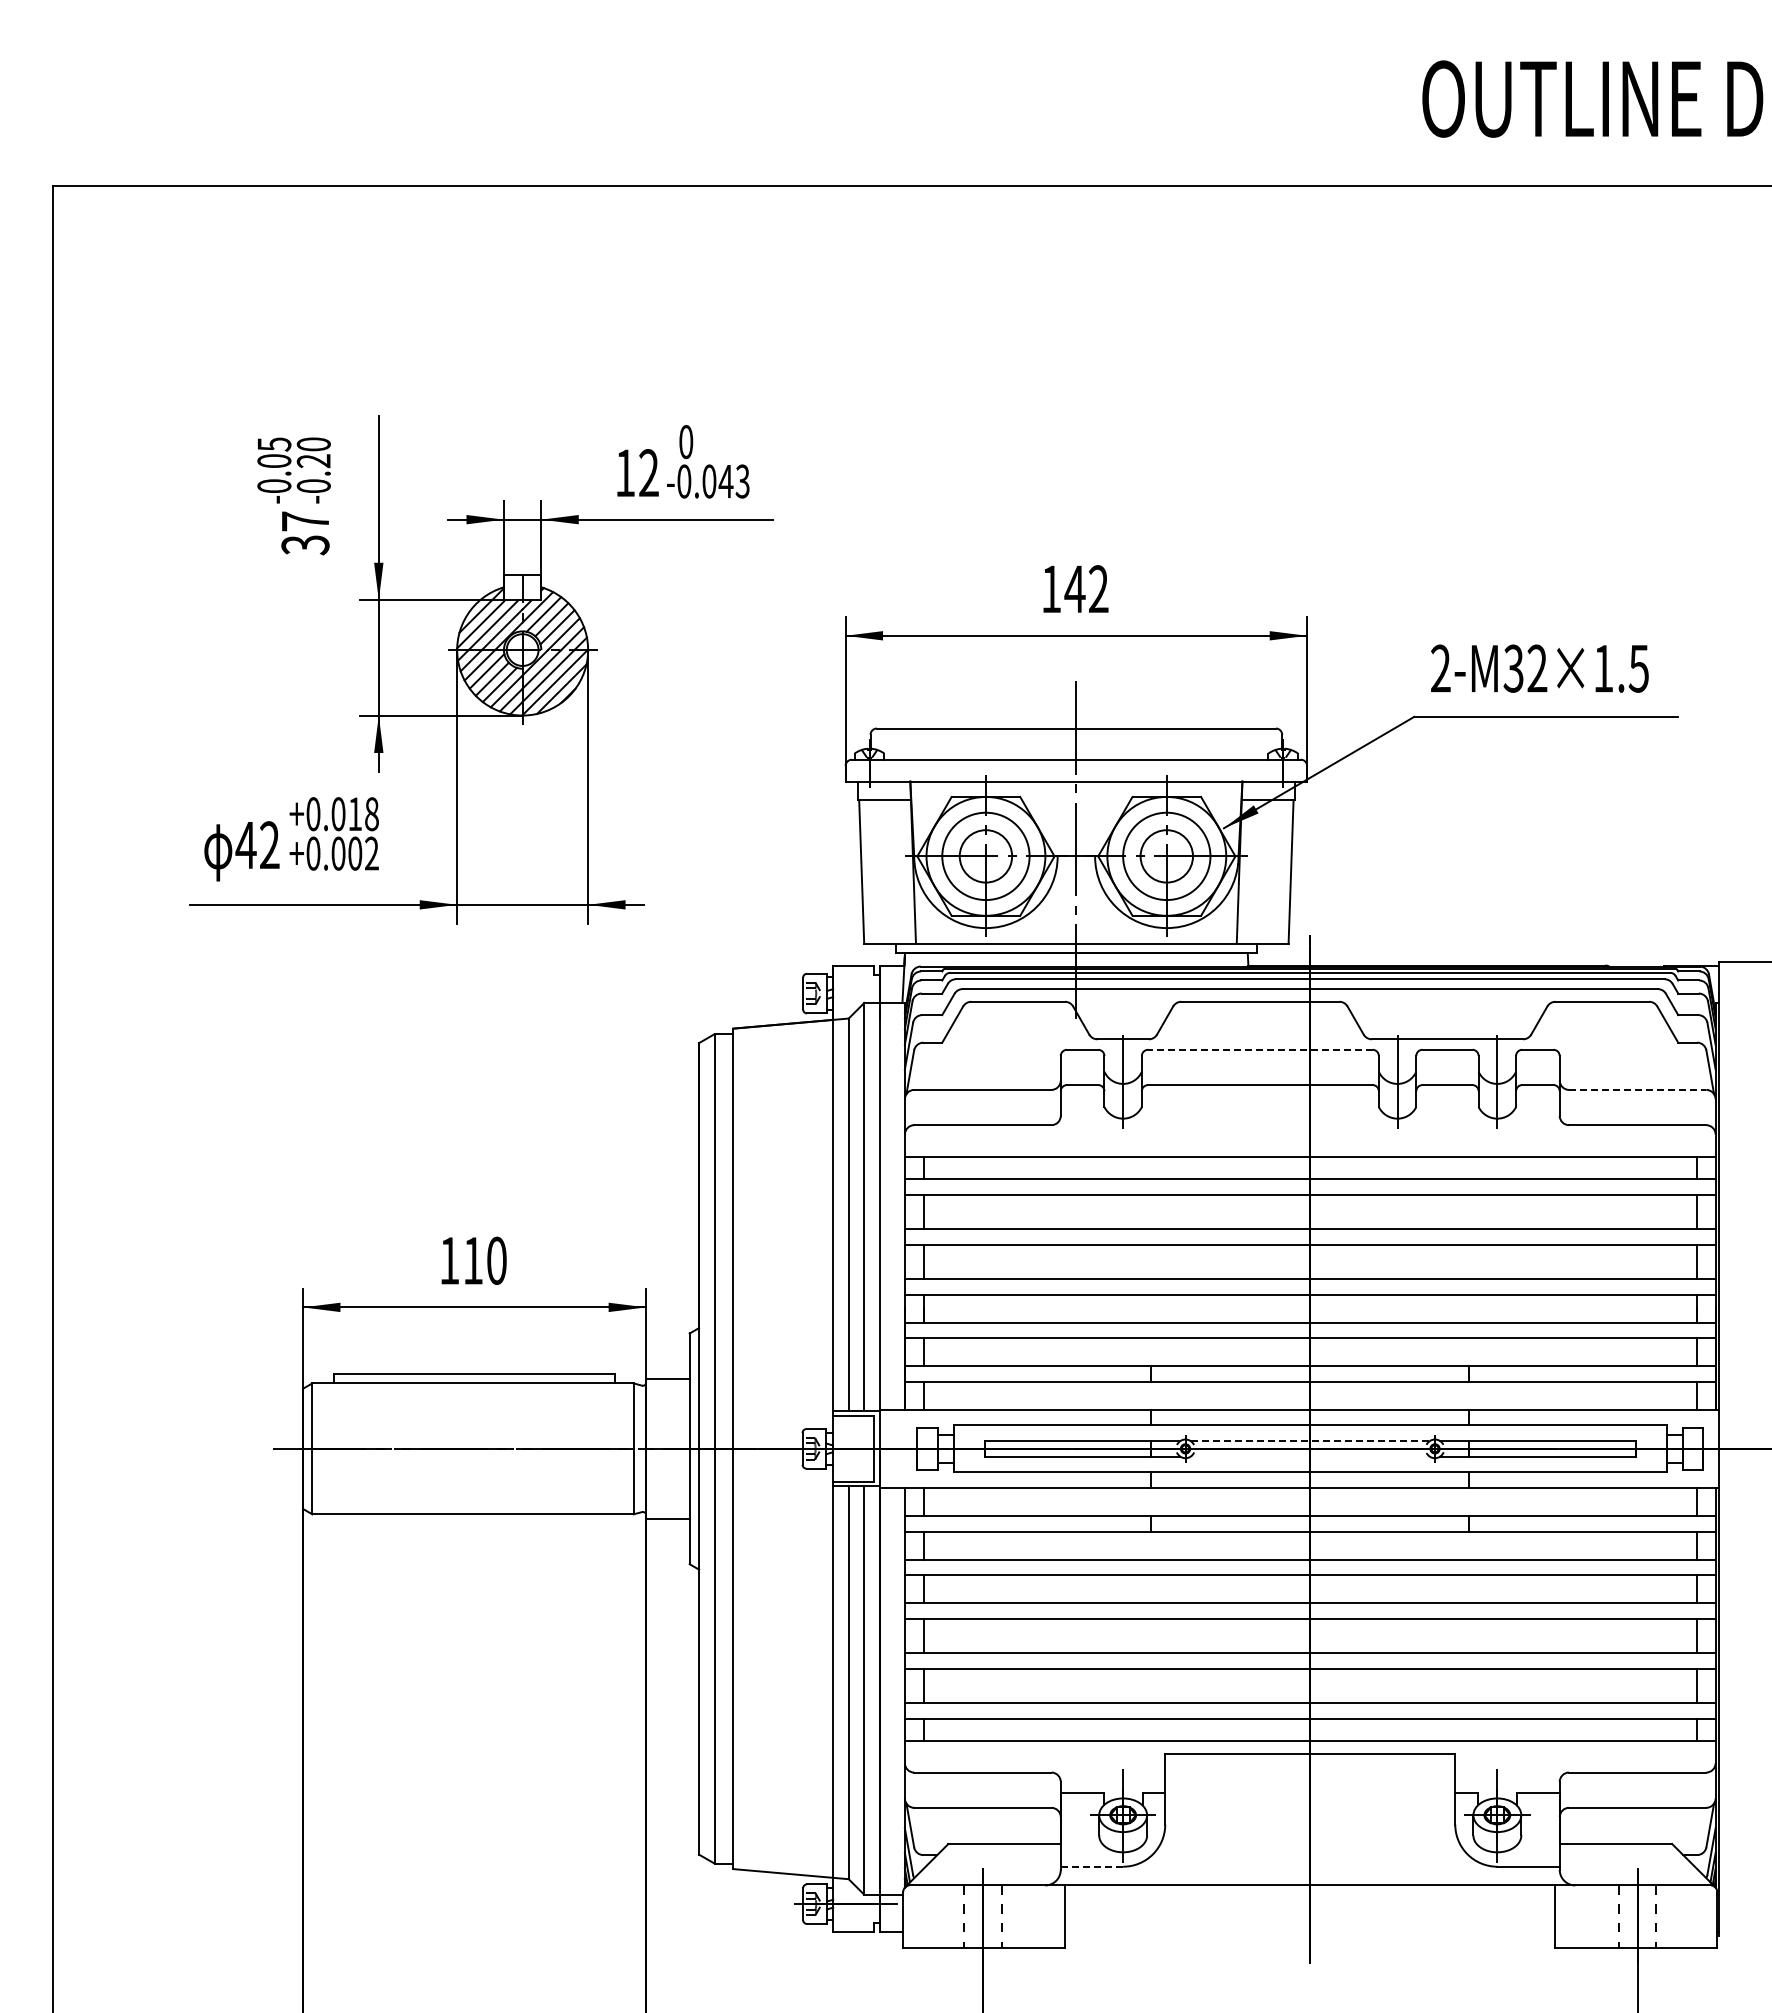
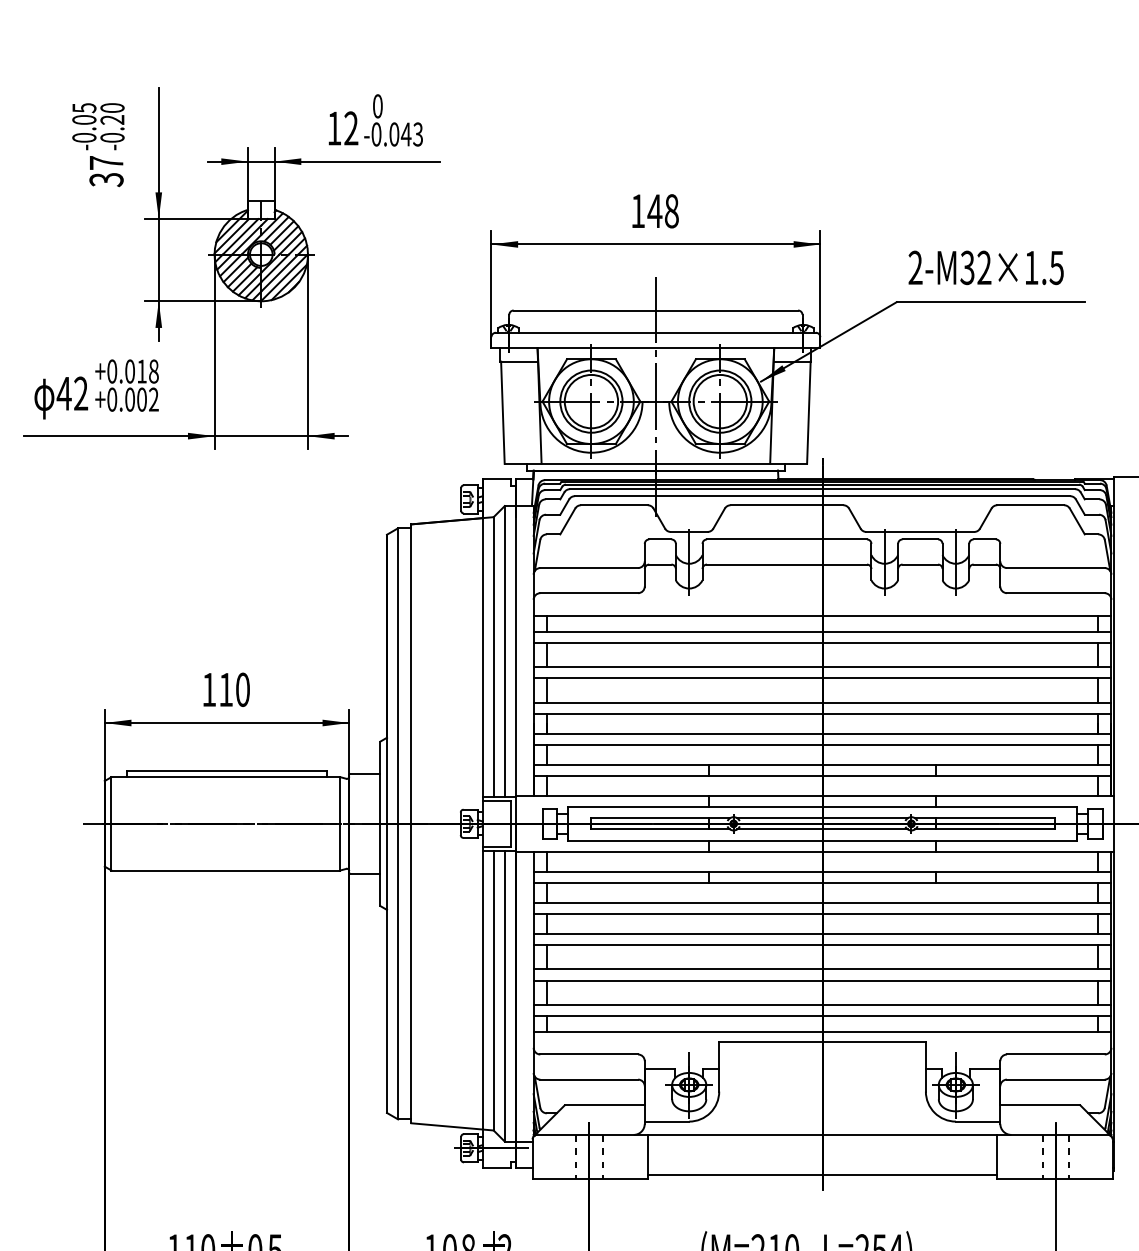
text: (1098, 589) -> (671, 211), 142 -> 148
circle: (985, 855) -> (591, 401), size x1.43
circle: (1166, 855) -> (720, 401), size x1.43
line: (1259, 1049) -> (786, 539), dashed -> solid
line: (1637, 1089) -> (1055, 567), dashed -> solid
line: (1310, 1441) -> (822, 818), dashed -> solid
line: (1309, 1456) -> (822, 829), added
line: (1091, 1866) -> (666, 1121), dashed -> solid
line: (1310, 1941) -> (822, 1174), added

